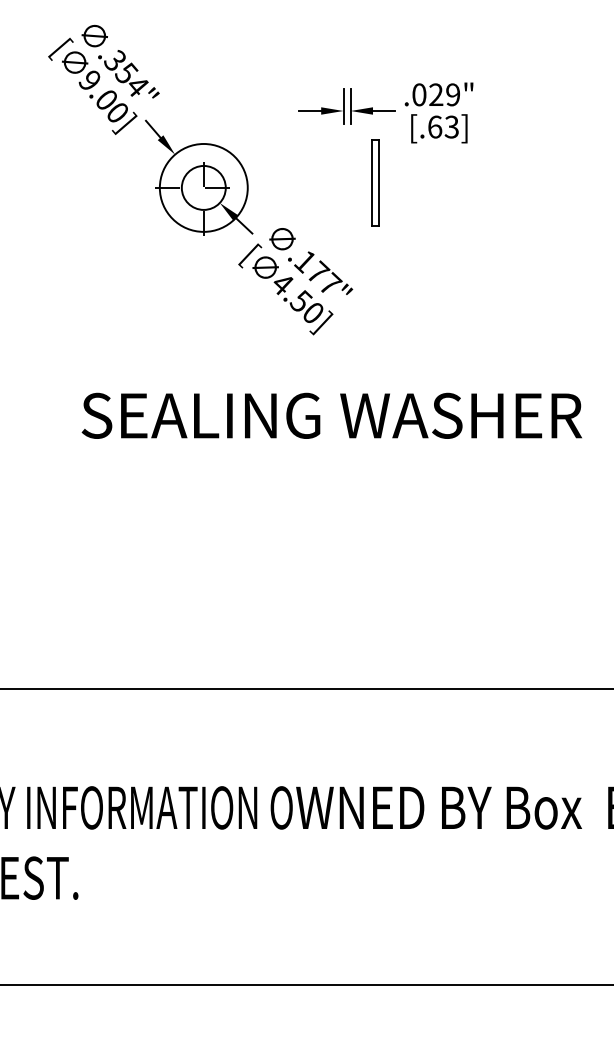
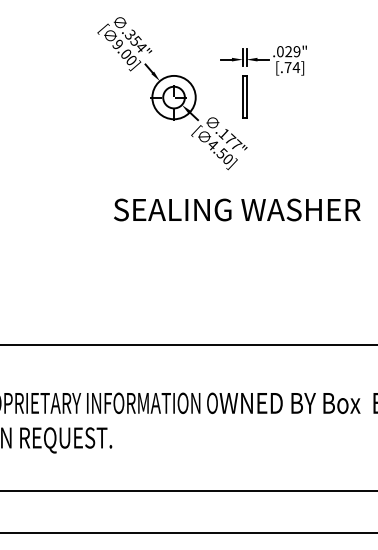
text: (443, 126) -> (292, 67), [.63] -> [.74]
part: (375, 181) -> (244, 96), moved

